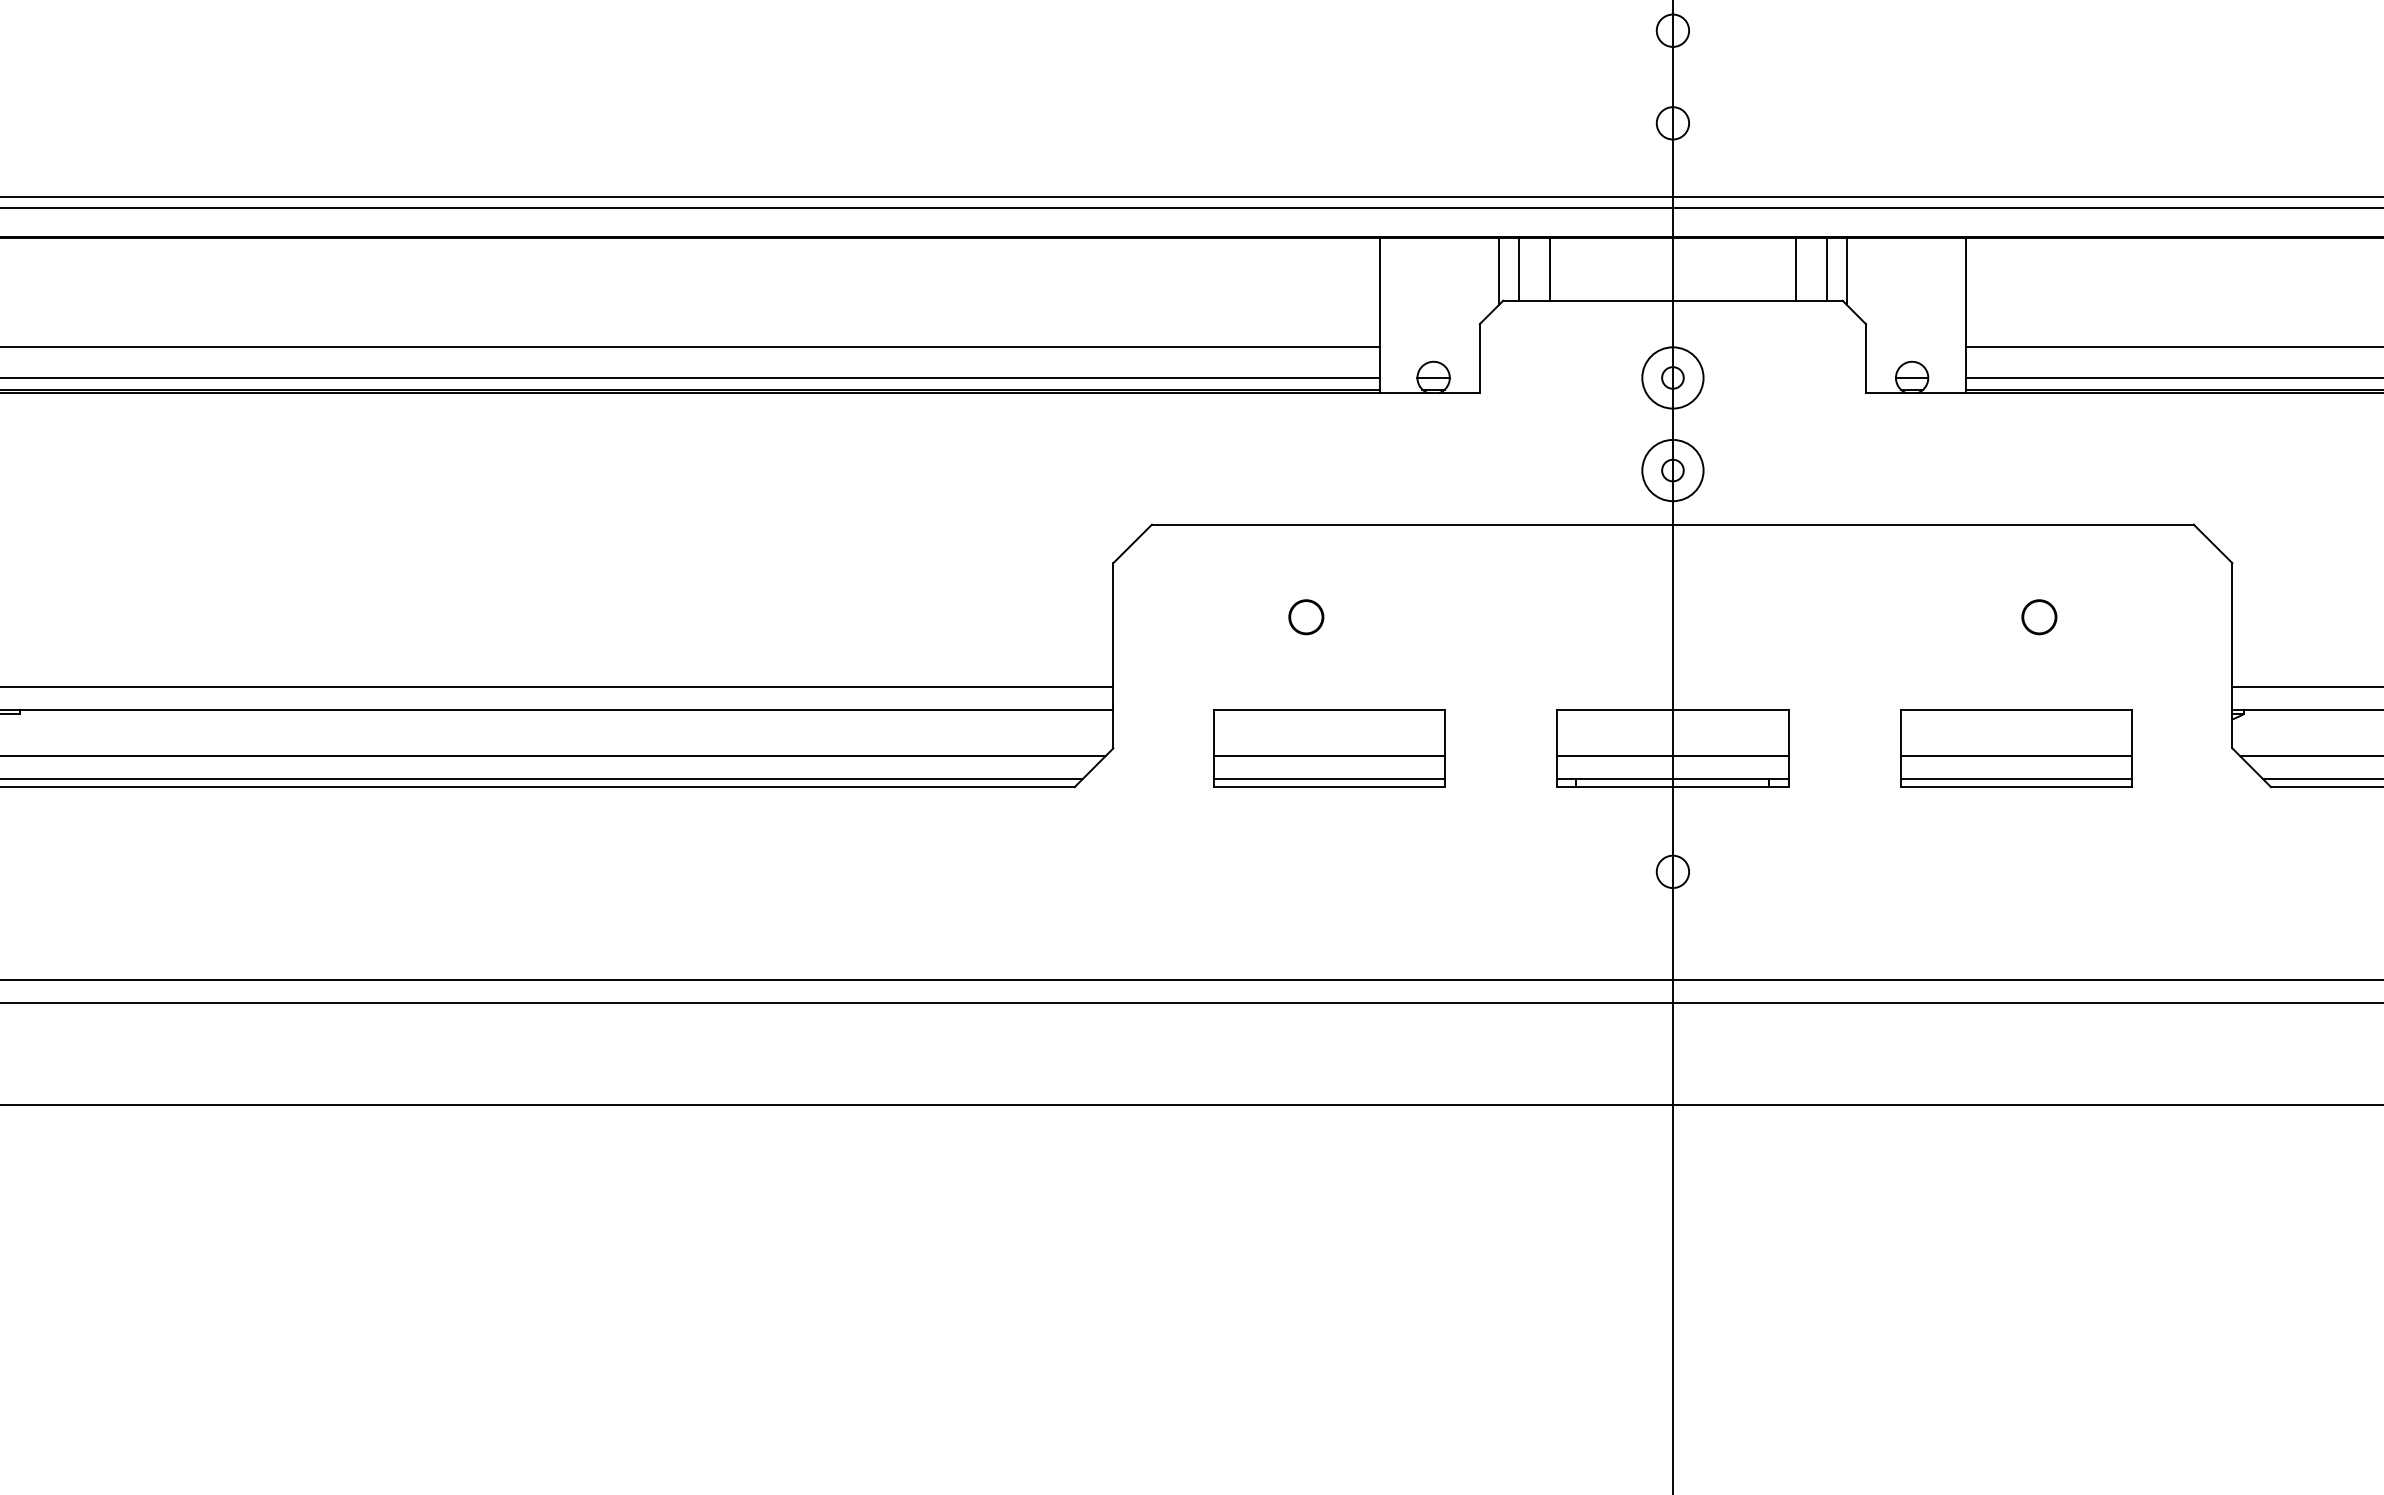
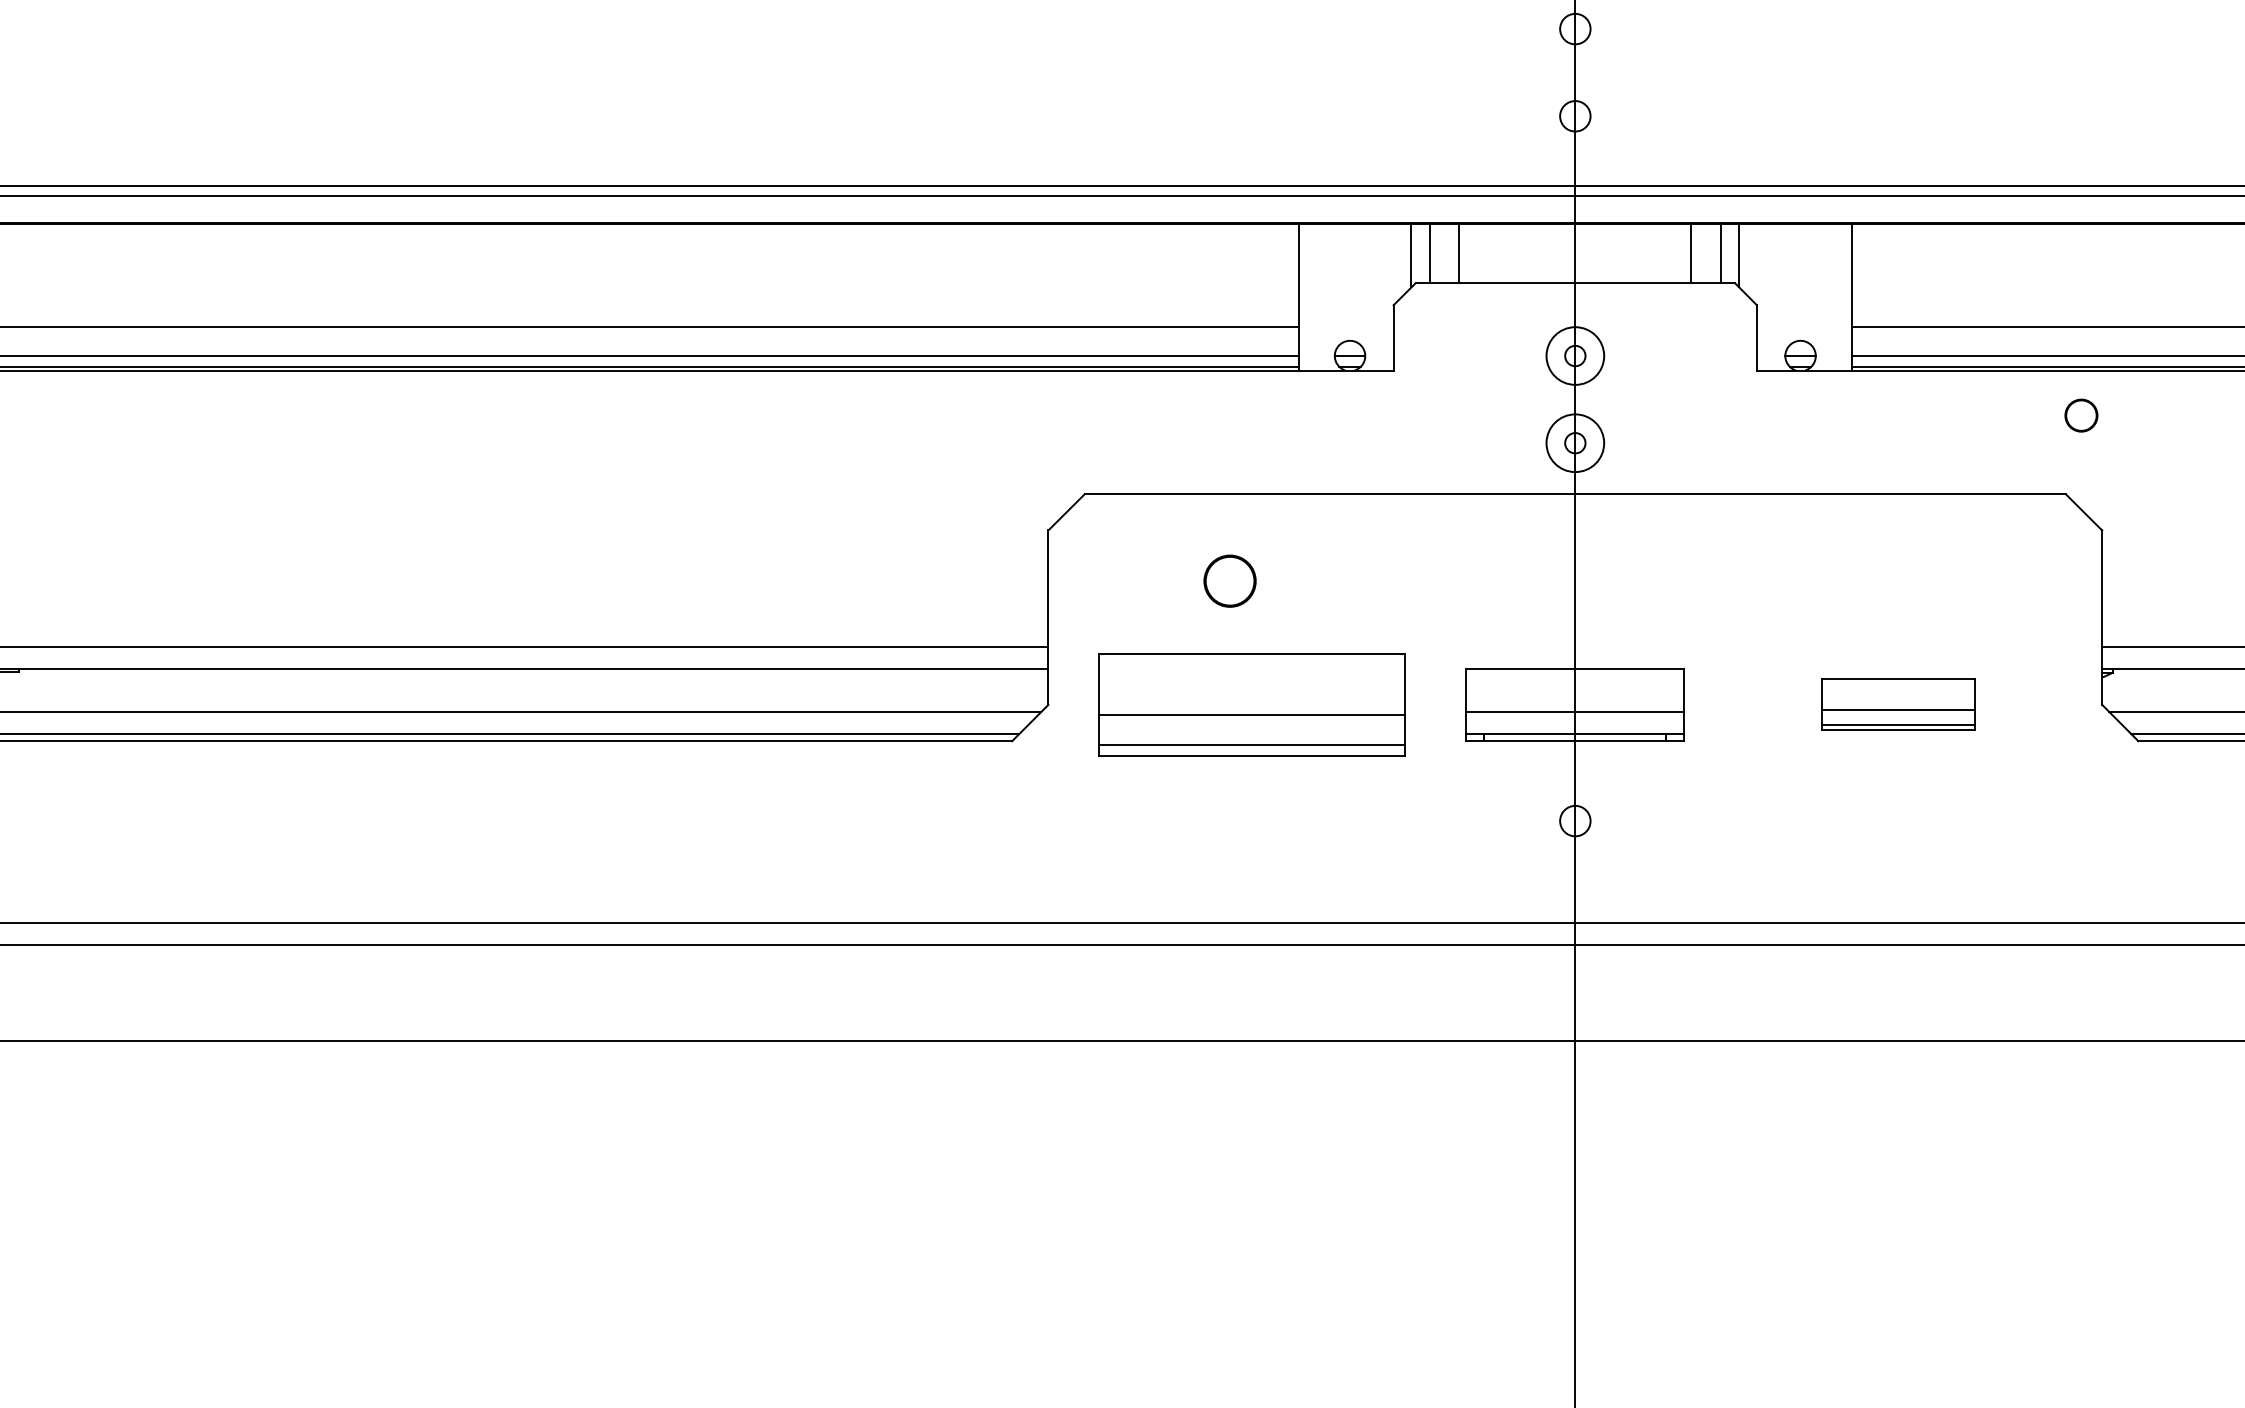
circle: (1306, 617) -> (1230, 581), size x1.6
circle: (2039, 617) -> (2081, 415), moved
part: (1329, 748) -> (1251, 704), size x1.4
part: (2016, 748) -> (1898, 704), size x0.7

